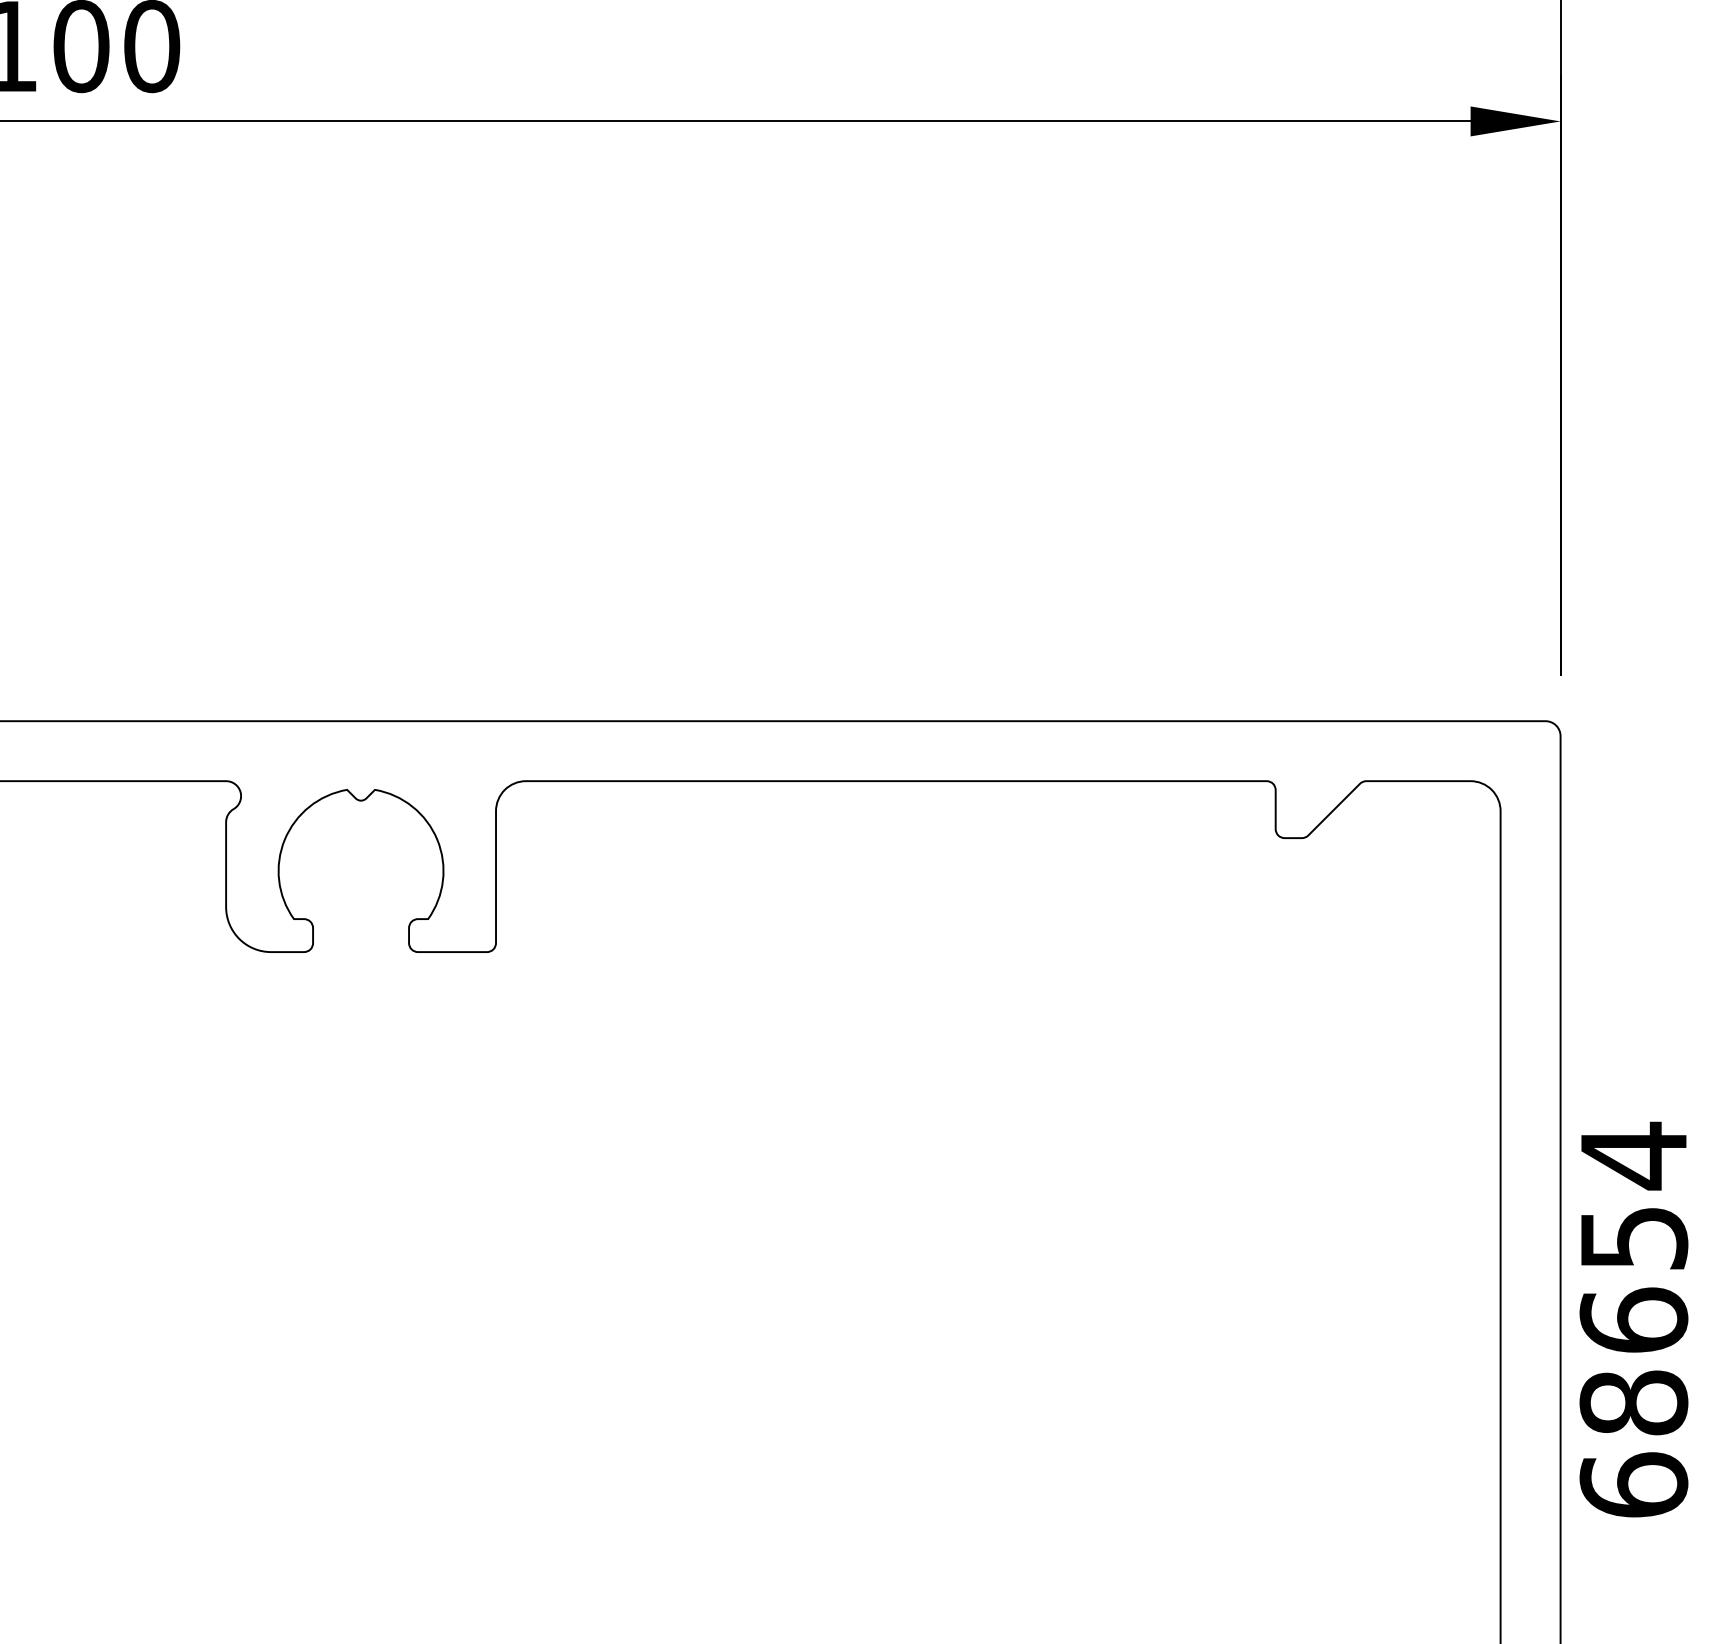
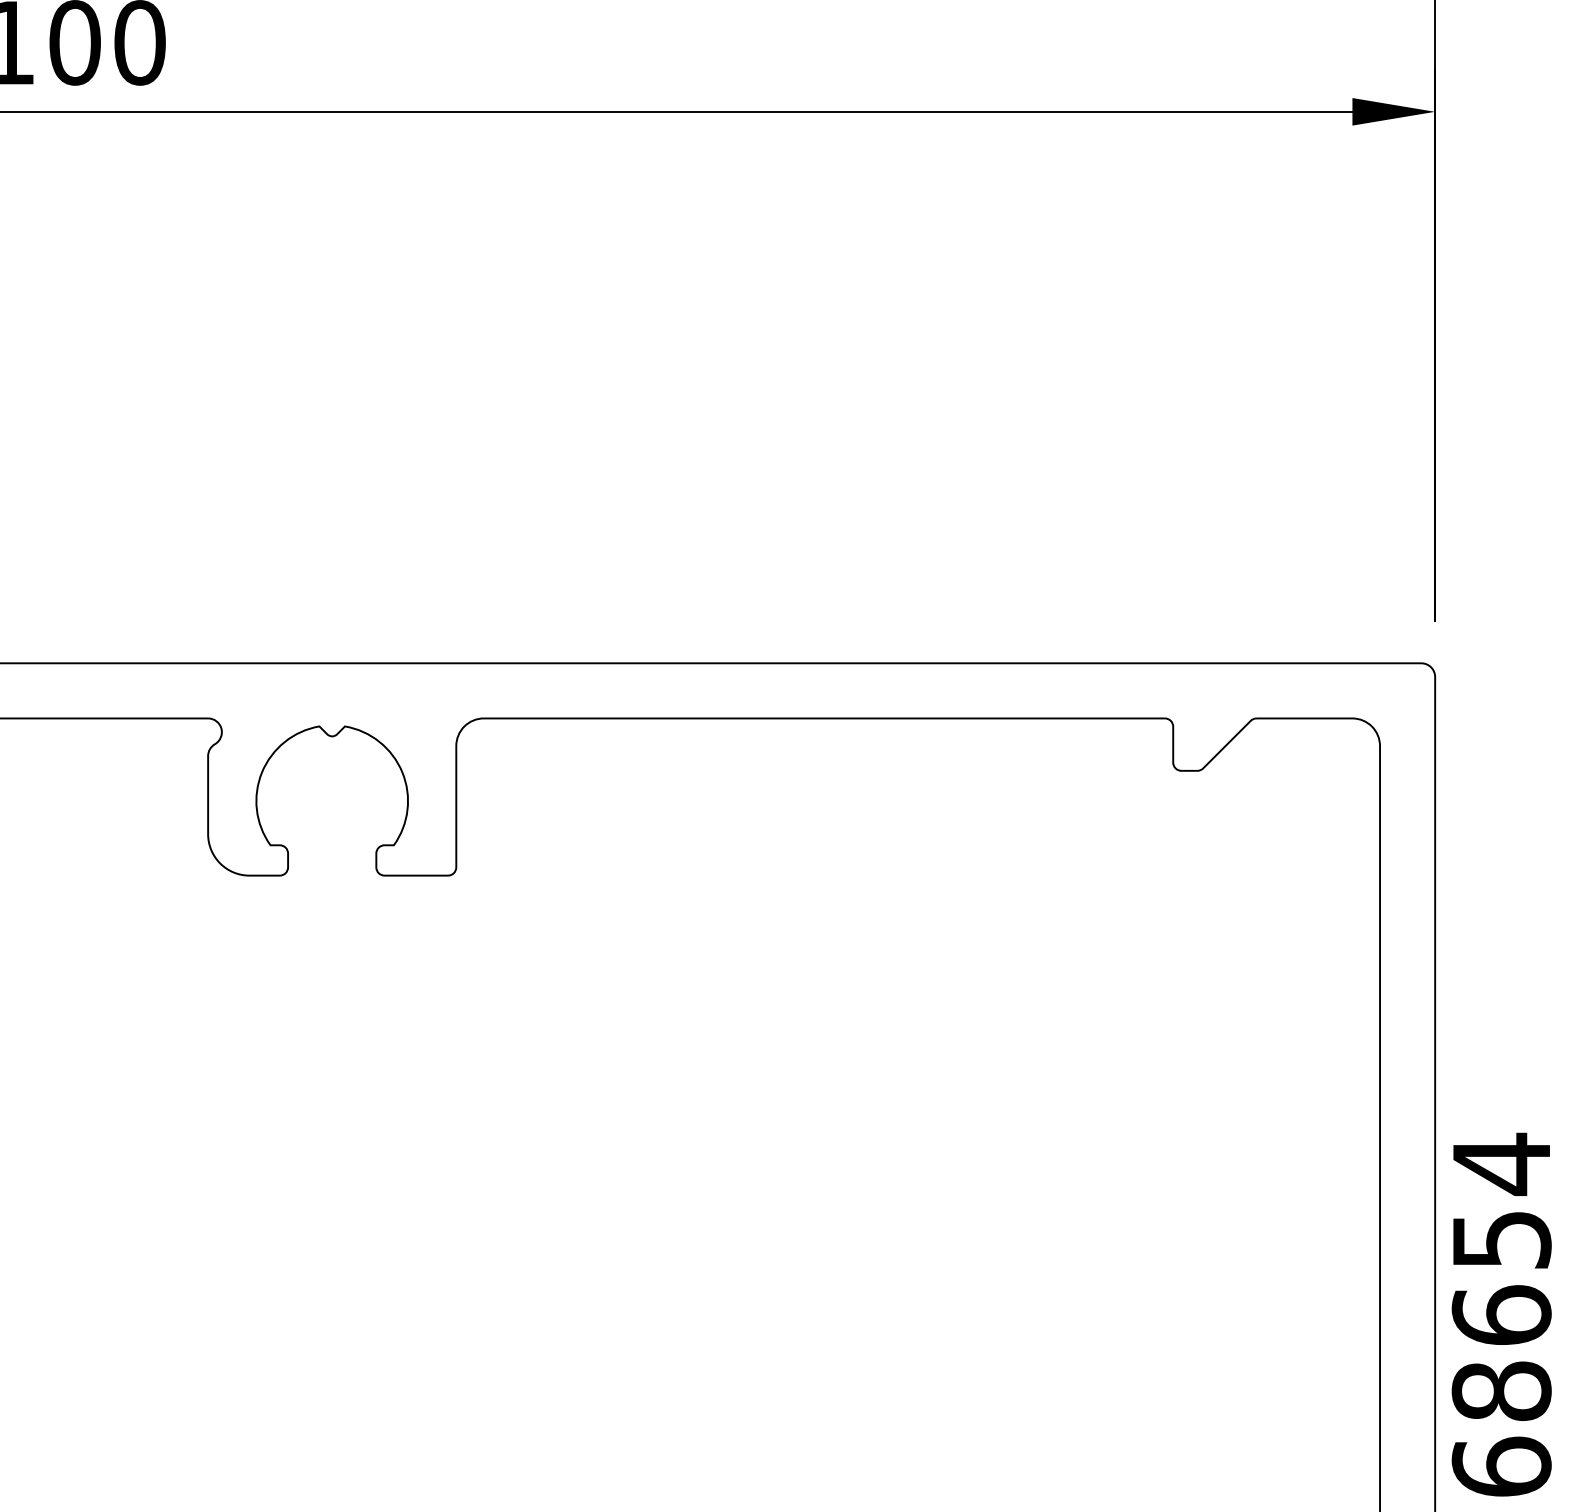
text: (1633, 1319) -> (1501, 1314), moved

